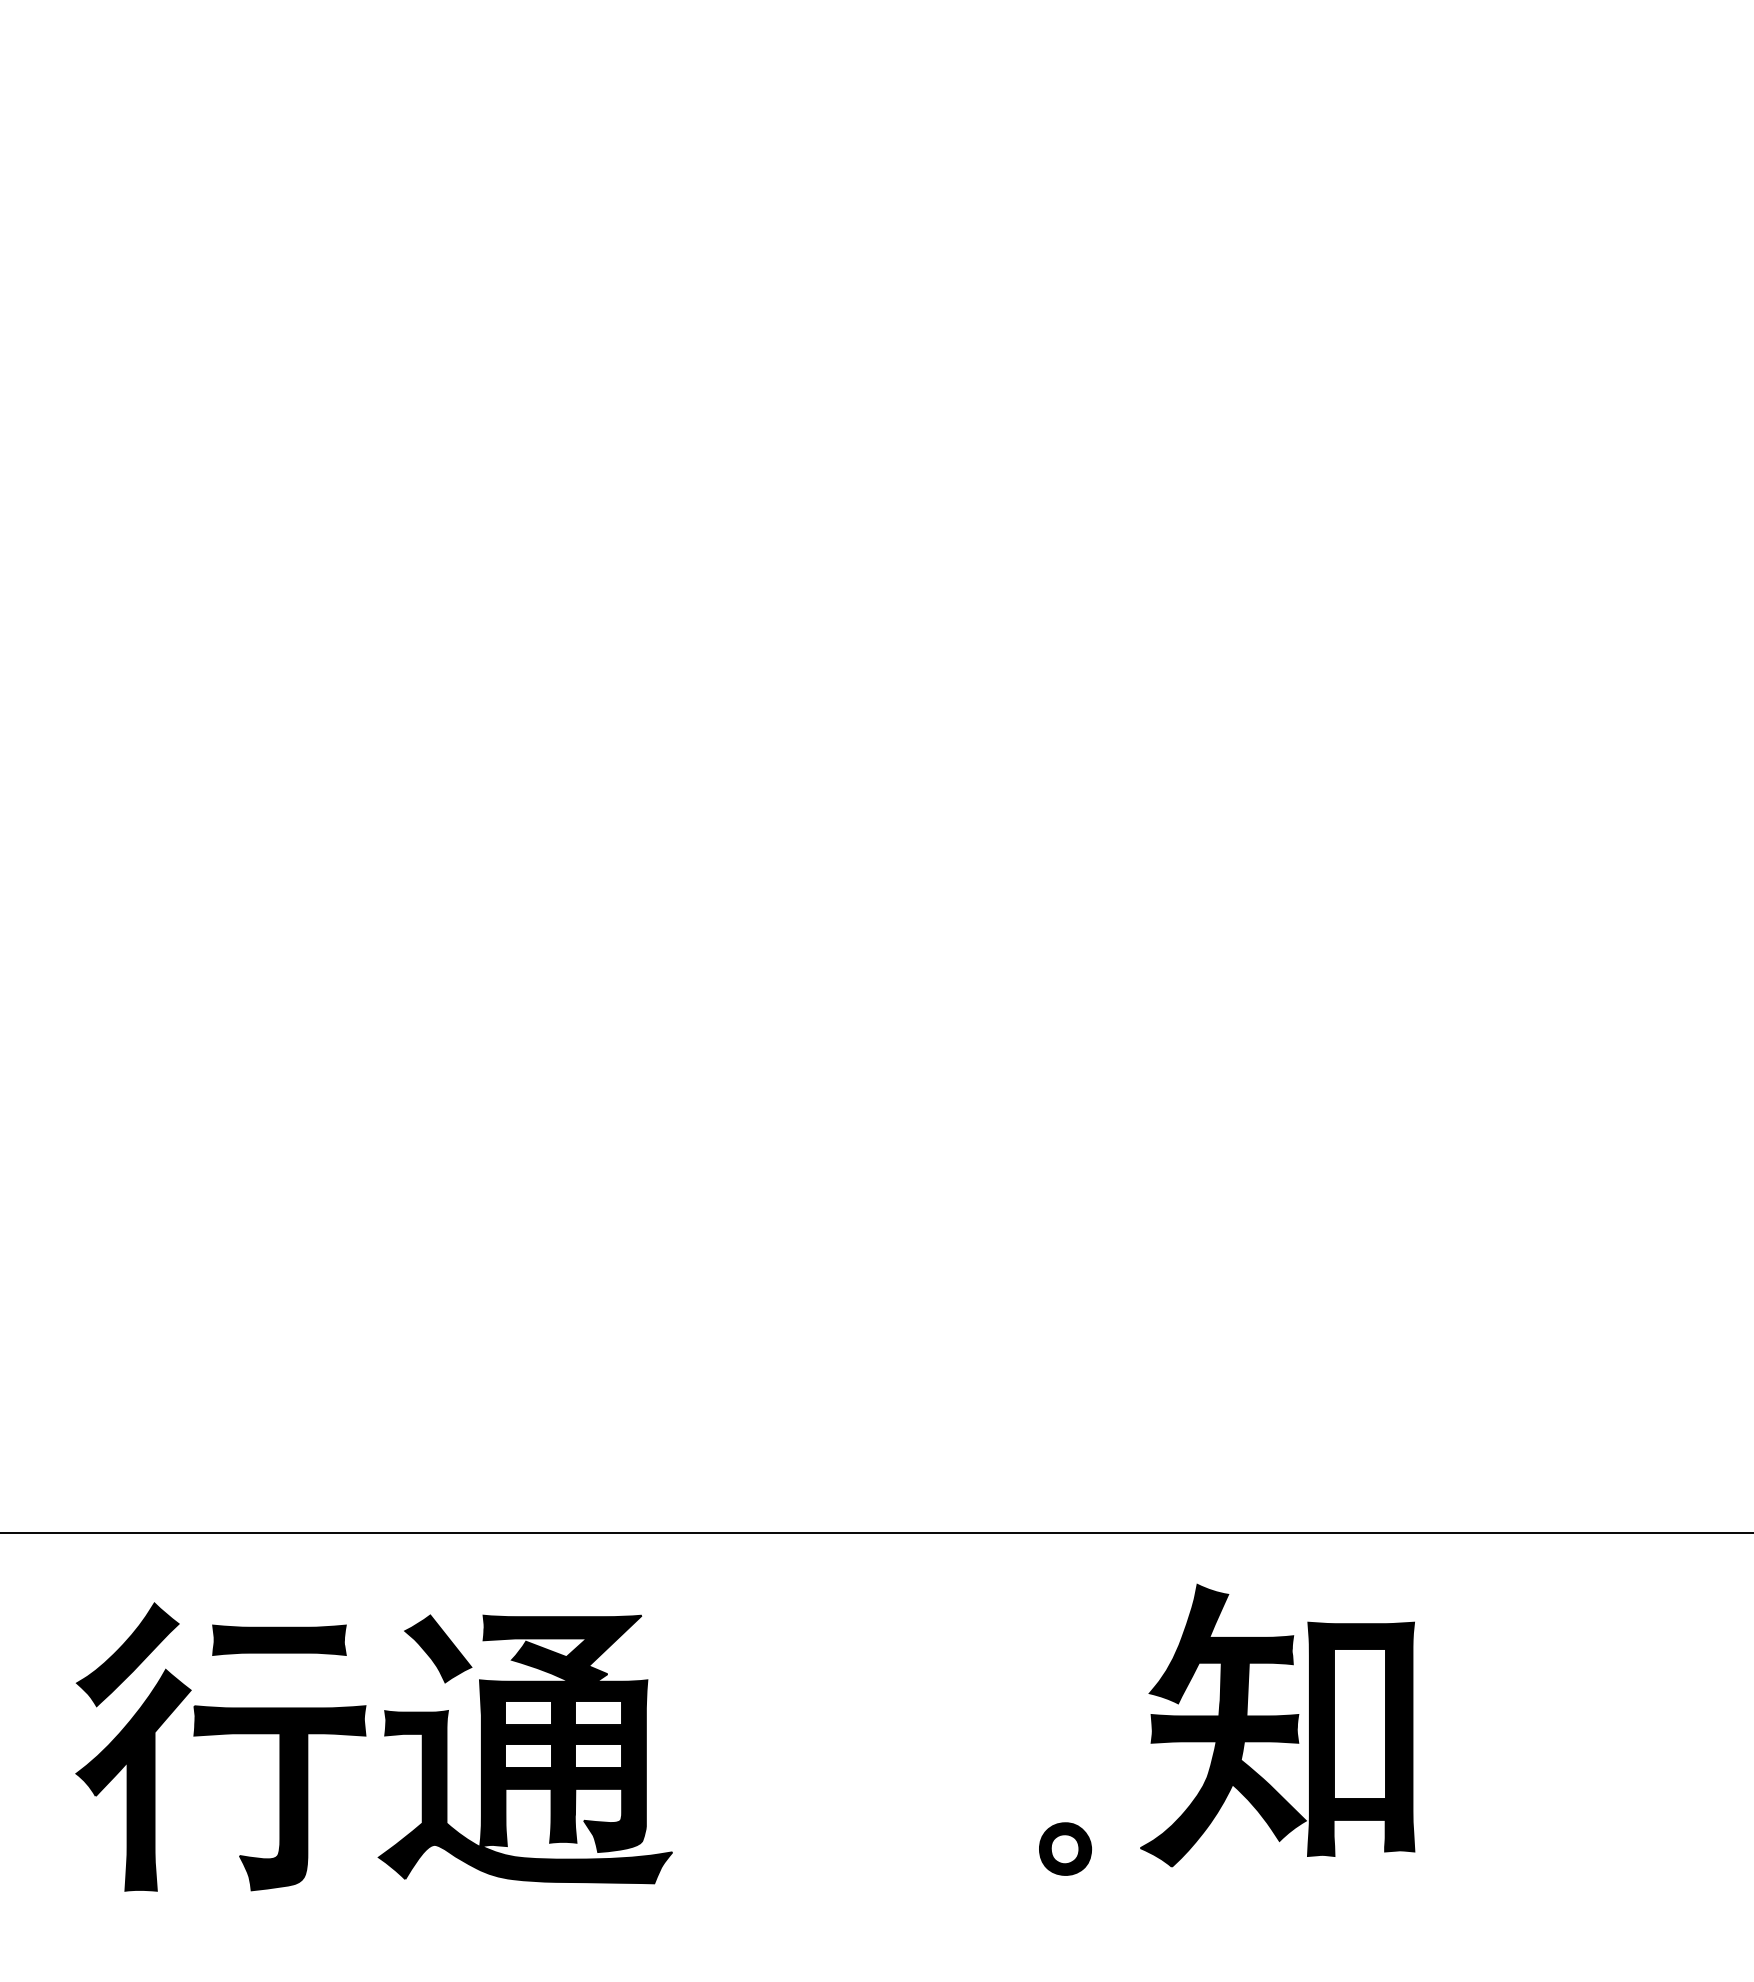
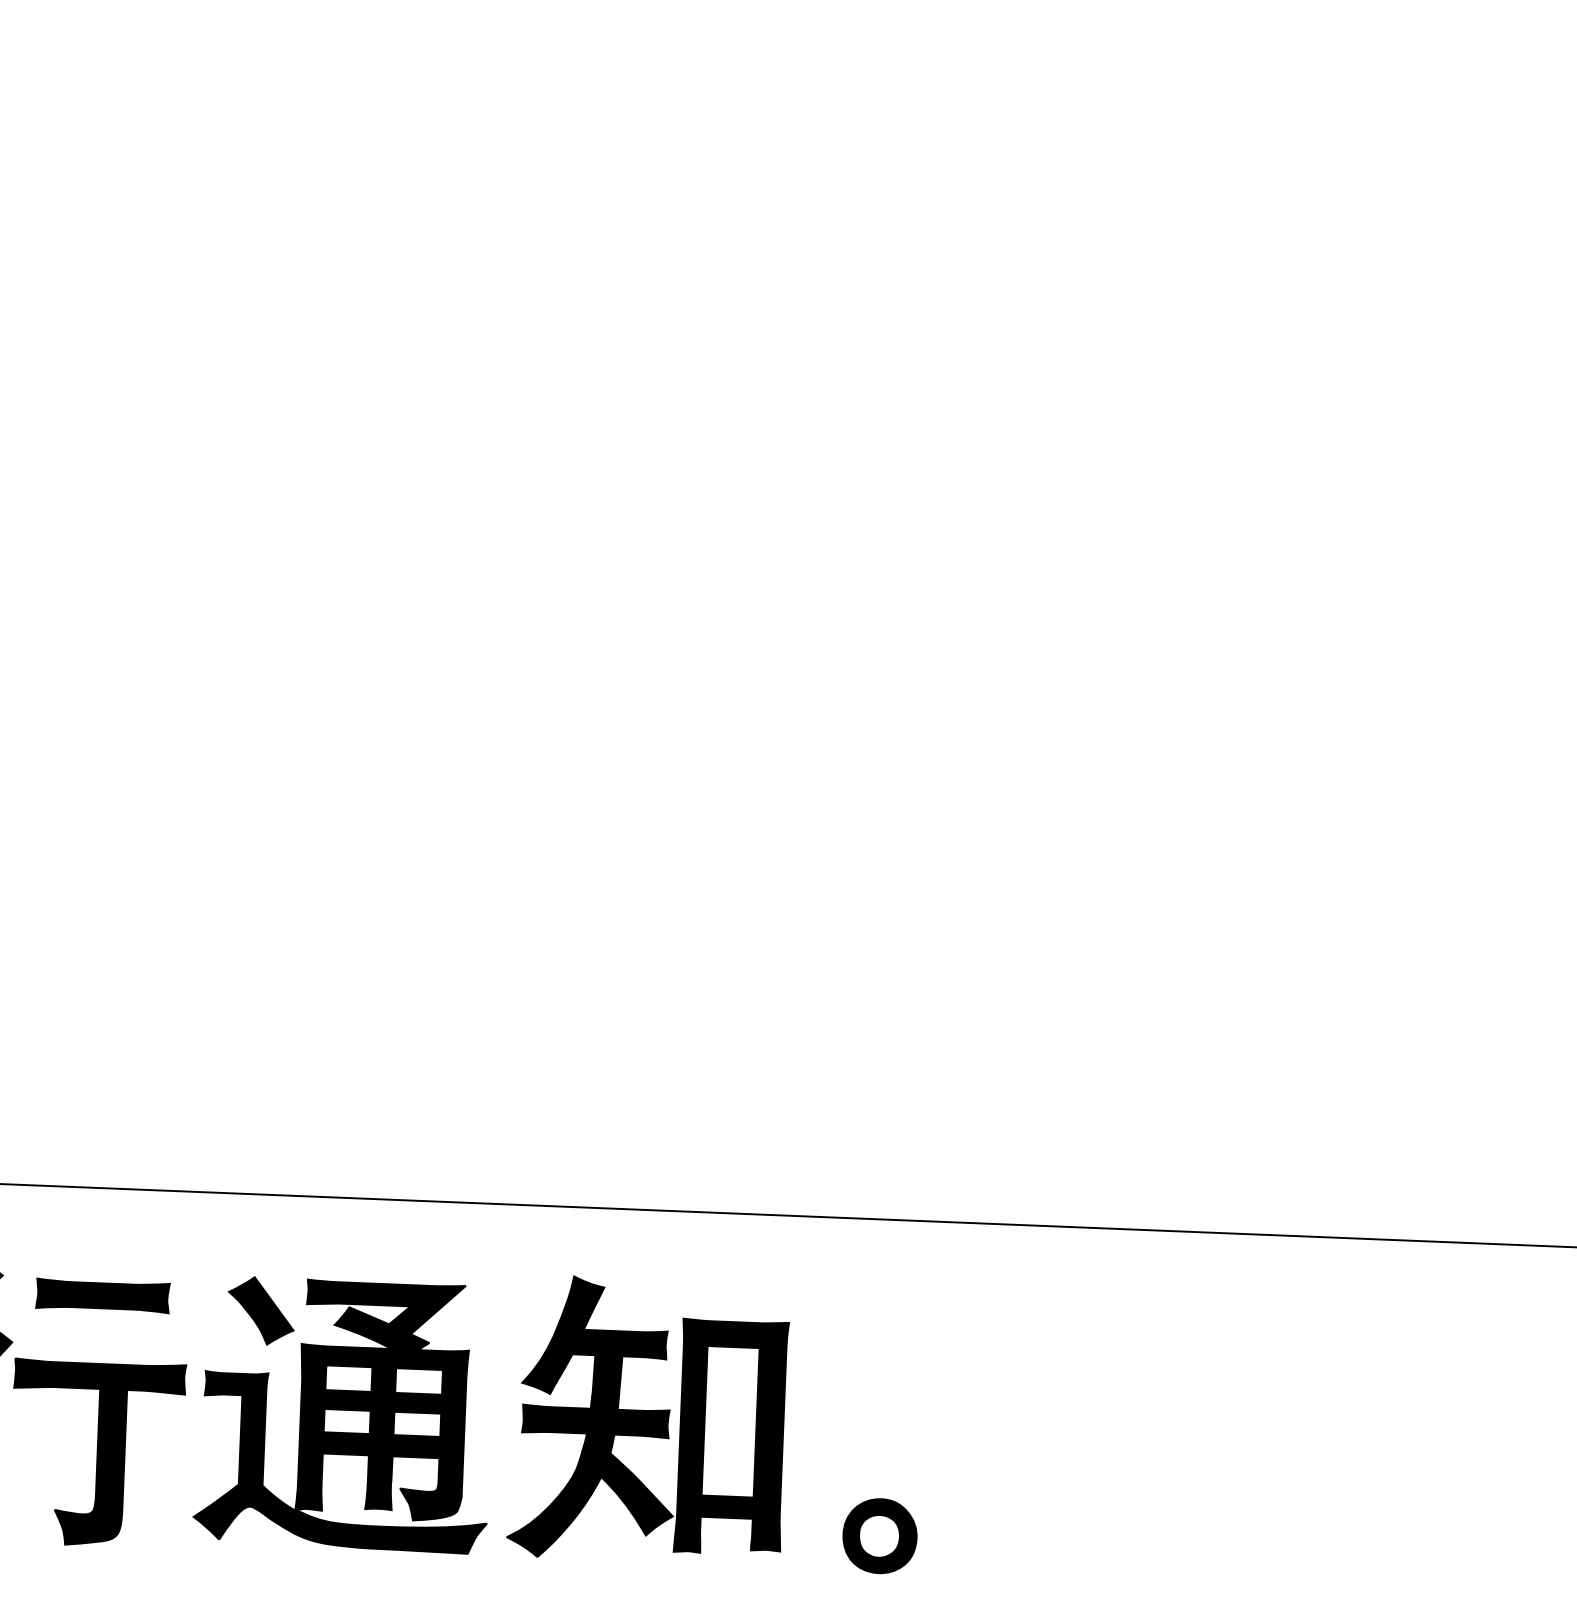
part: (1277, 1725) -> (648, 1420), moved
part: (1065, 1848) -> (880, 1535), size x1.43

